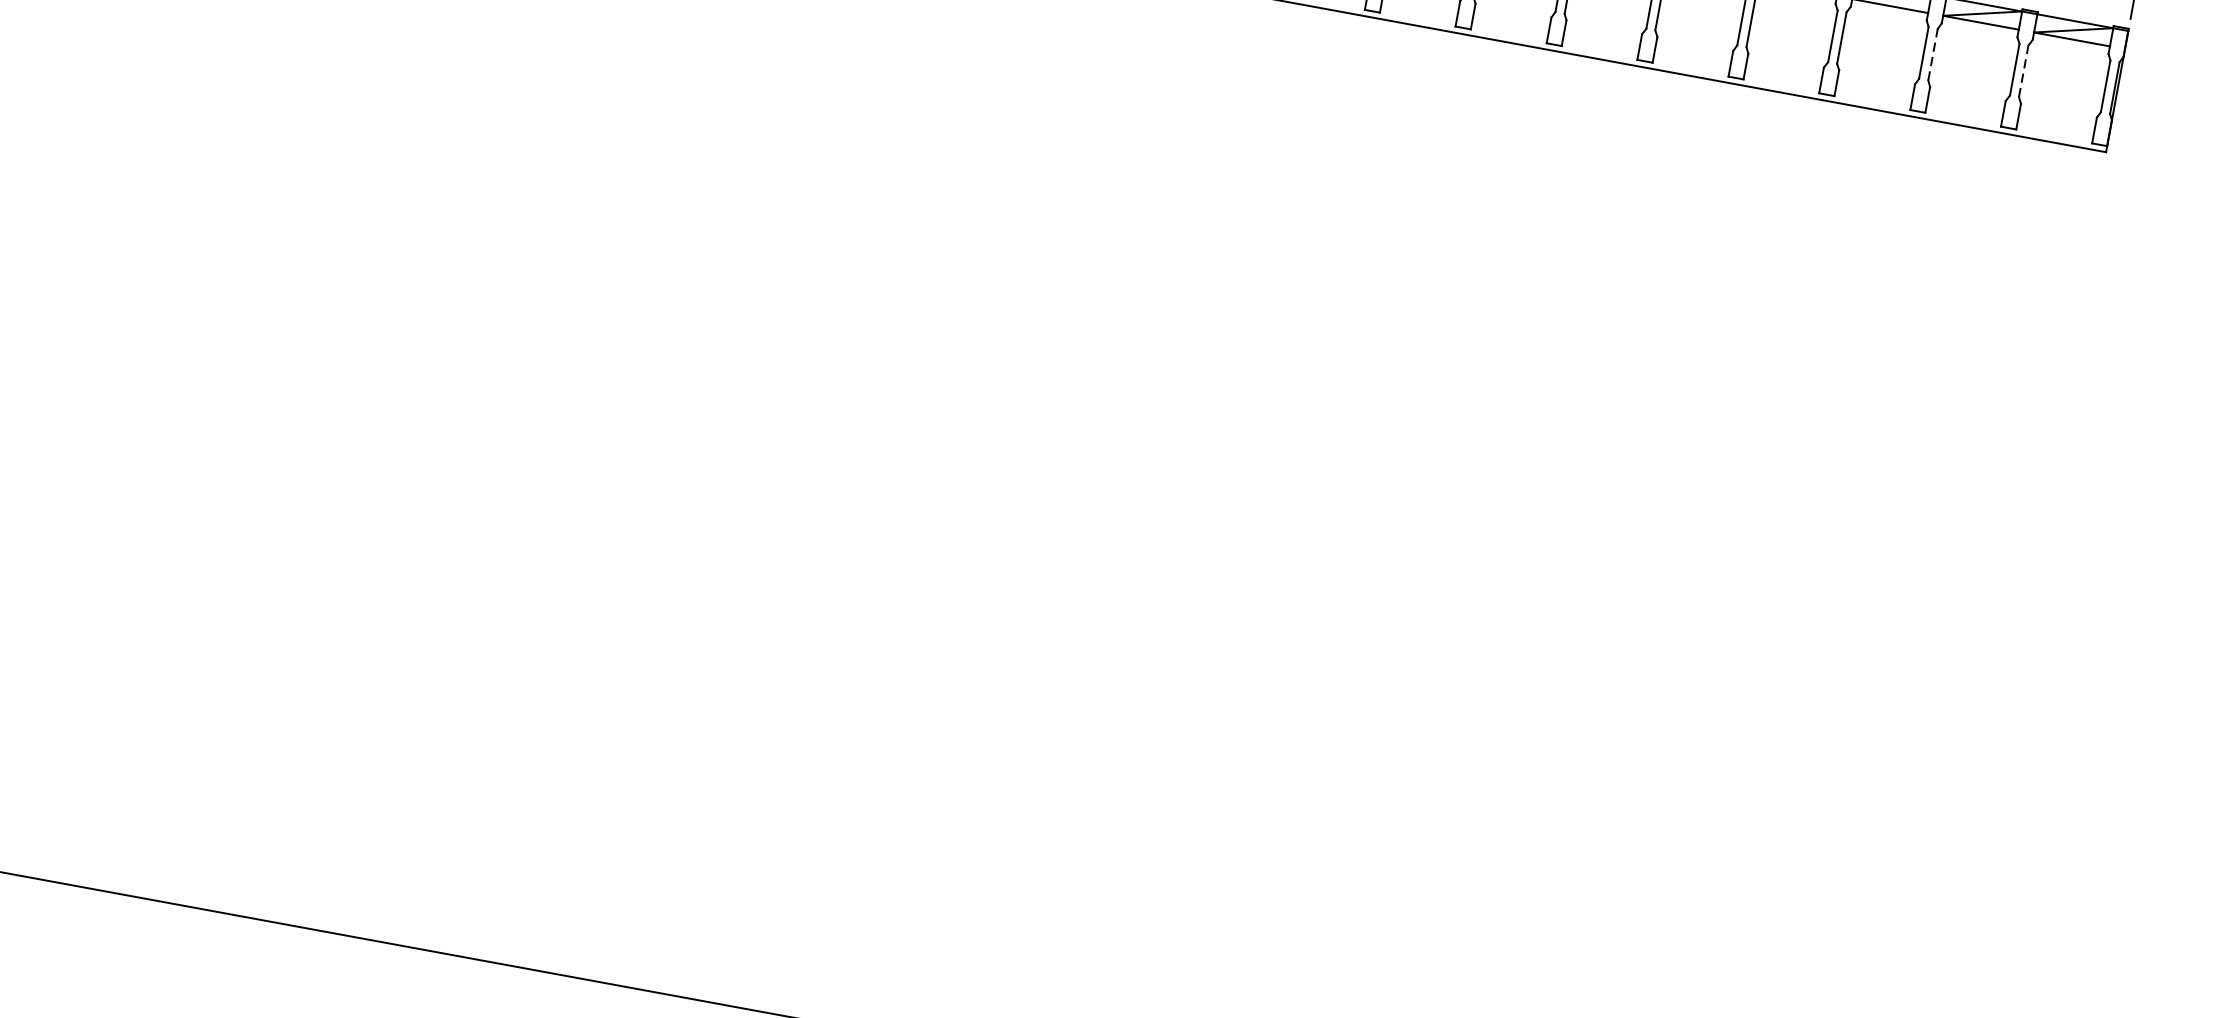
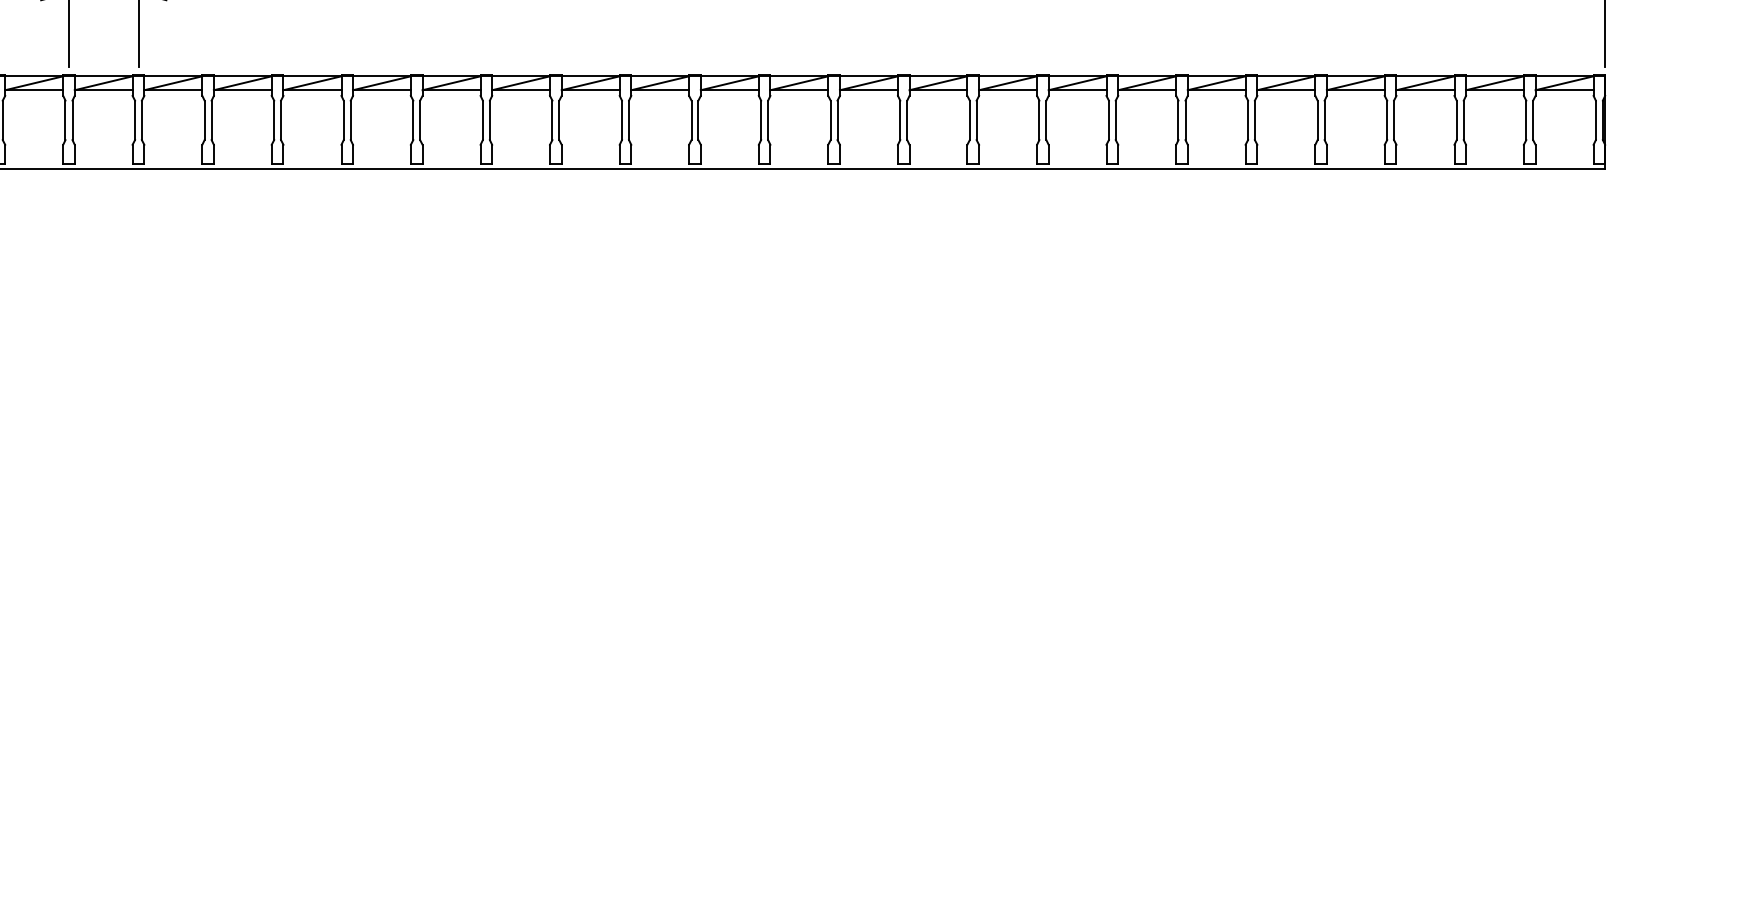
line: (1932, 54) -> (1463, 120), dashed -> solid
line: (2024, 71) -> (1533, 120), dashed -> solid

